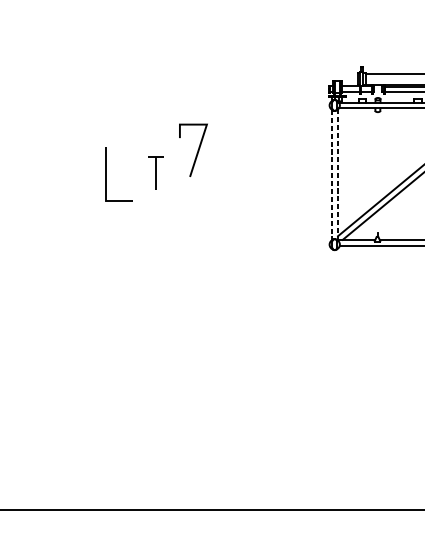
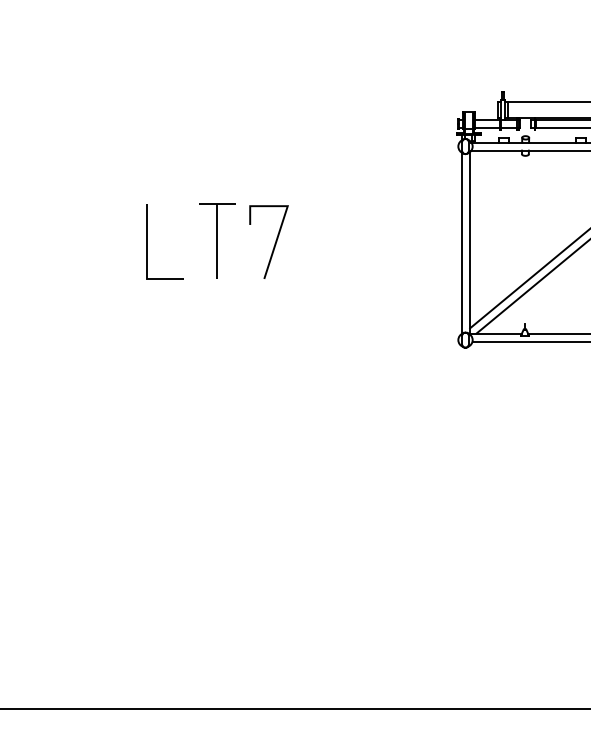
line: (197, 151) -> (274, 243), moved
part: (156, 173) -> (217, 240), size x1.67
line: (338, 174) -> (470, 242), dashed -> solid
line: (331, 175) -> (461, 243), dashed -> solid

